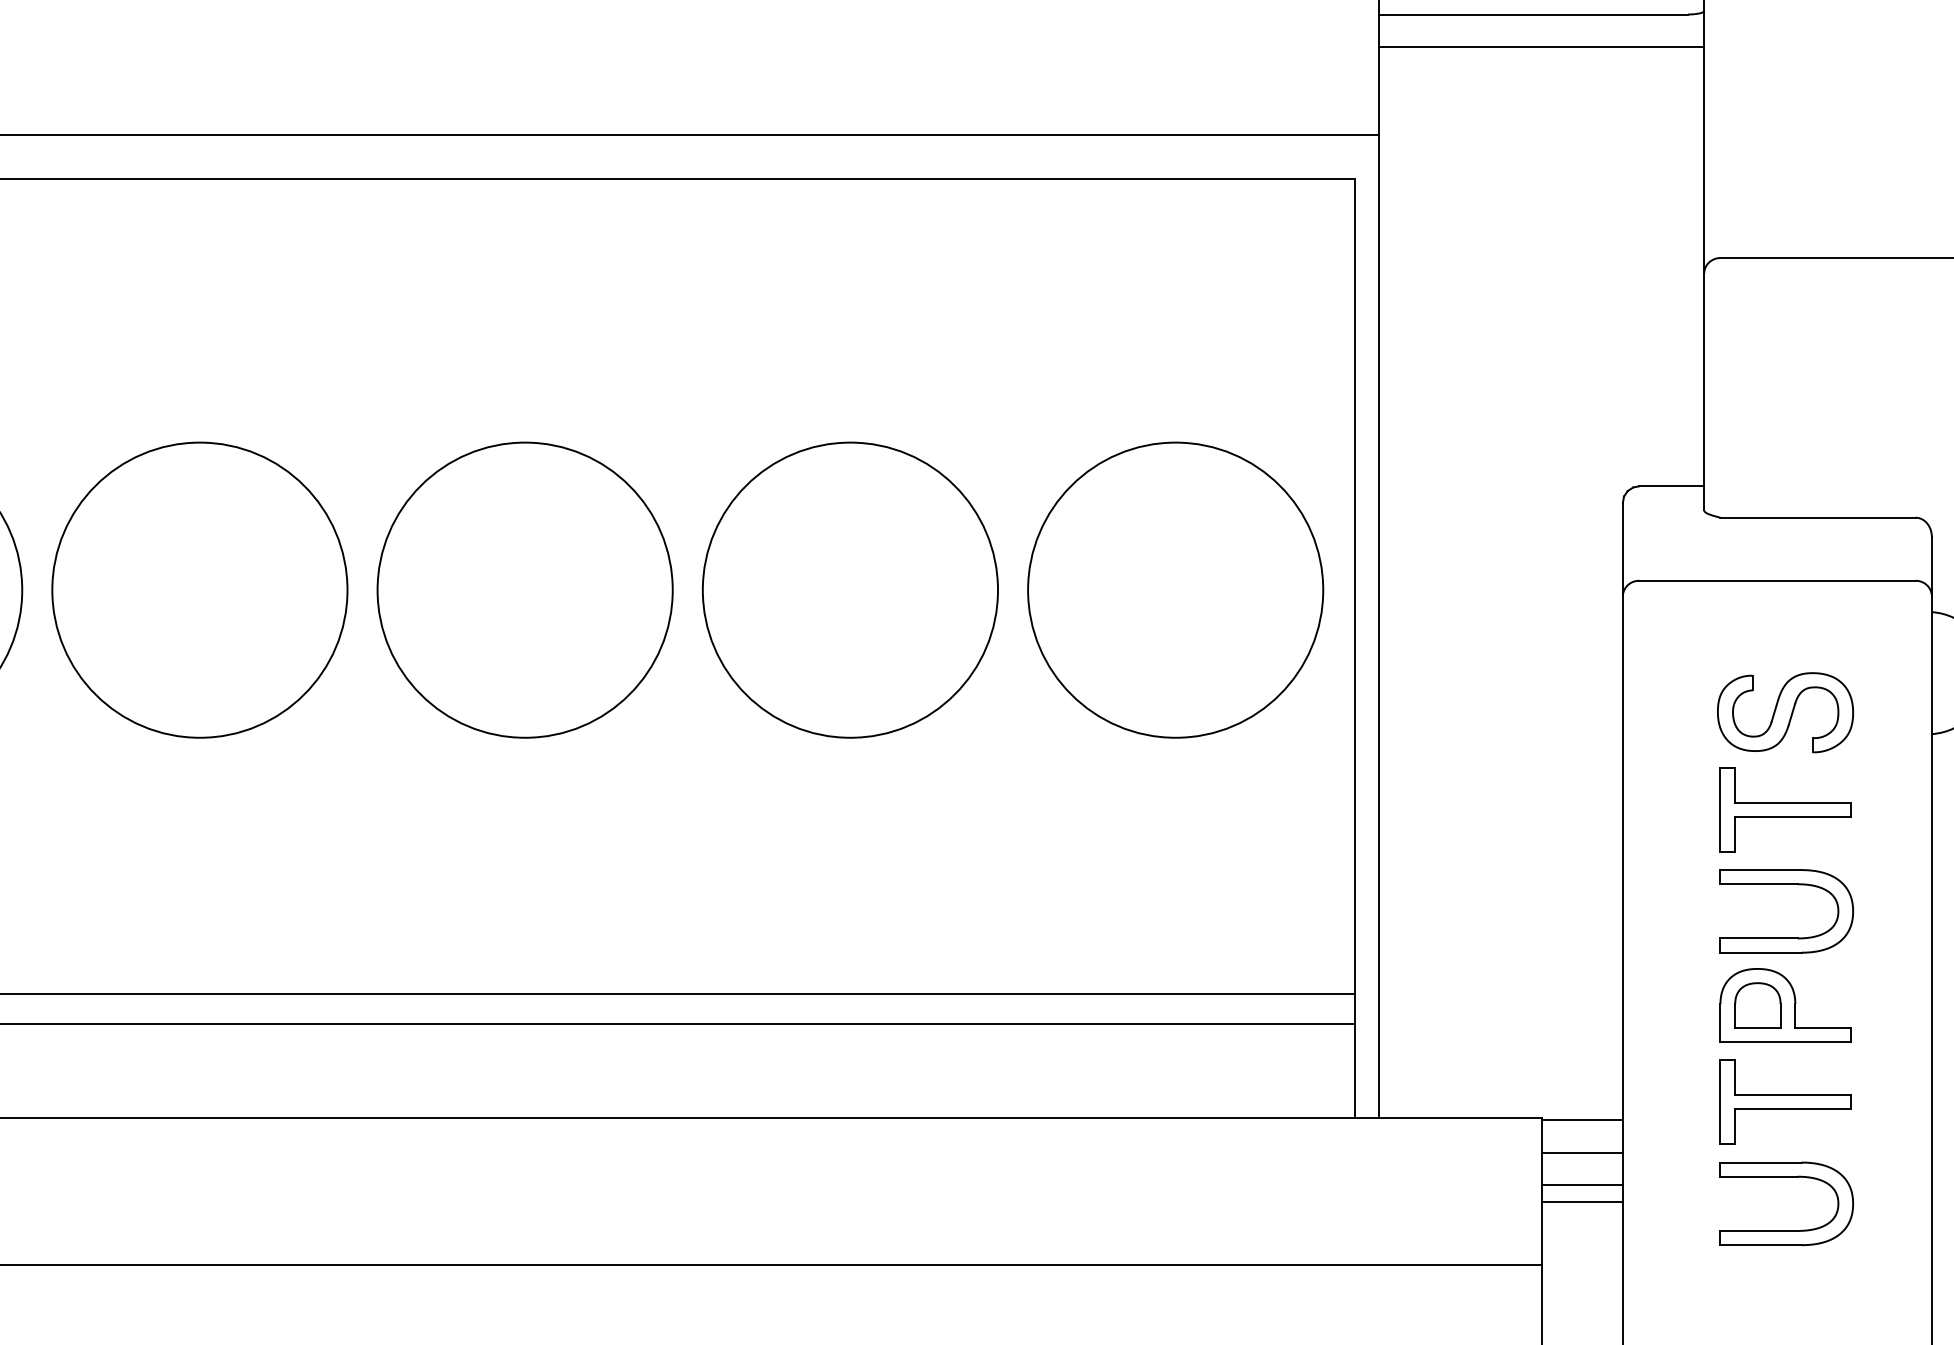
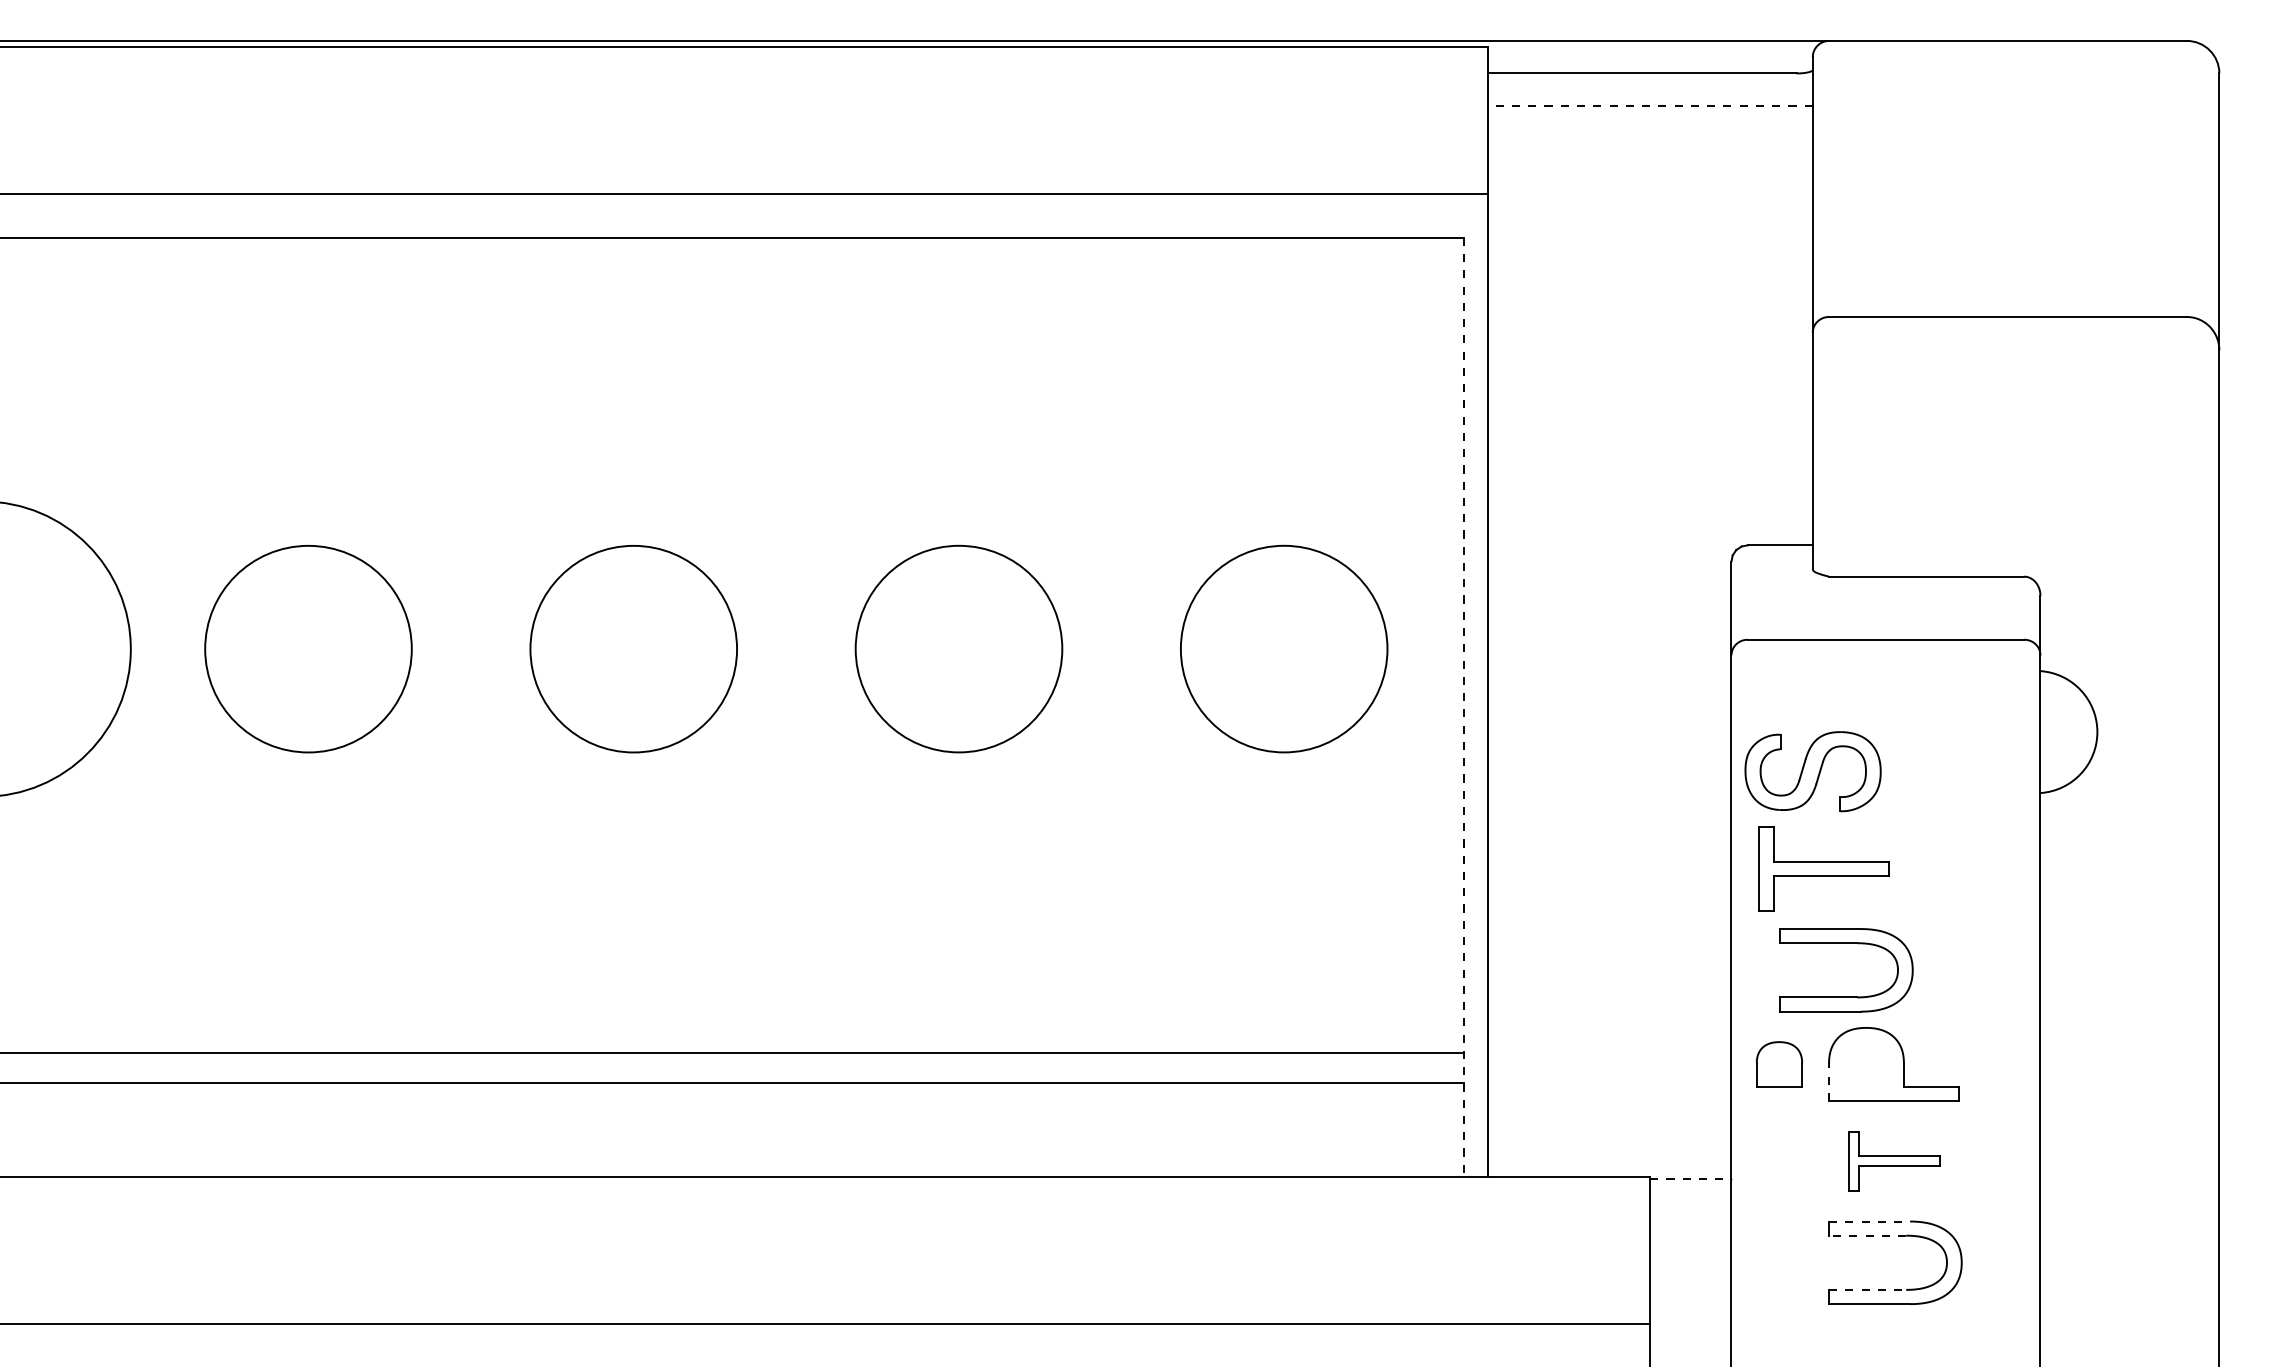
line: (1541, 46) -> (1650, 105), solid -> dashed
circle: (199, 589) -> (308, 648), size x0.7
circle: (524, 589) -> (633, 648), size x0.7
circle: (849, 589) -> (958, 648), size x0.7
circle: (1174, 589) -> (1283, 648), size x0.7
line: (1354, 648) -> (1463, 707), solid -> dashed
part: (1784, 712) -> (1812, 771), moved
part: (1784, 809) -> (1823, 868), moved
part: (1786, 937) -> (1846, 996), moved
part: (1757, 1005) -> (1779, 1064), moved
line: (1720, 1023) -> (1829, 1082), solid -> dashed
part: (1784, 1101) -> (1893, 1160), size x0.7
line: (1581, 1120) -> (1690, 1179), solid -> dashed
line: (1581, 1152) -> (1690, 1211), removed
line: (1760, 1162) -> (1869, 1221), solid -> dashed
line: (1758, 1176) -> (1867, 1235), solid -> dashed
line: (1581, 1185) -> (1690, 1244), removed
line: (1581, 1201) -> (1690, 1260), removed
line: (1758, 1230) -> (1867, 1289), solid -> dashed

